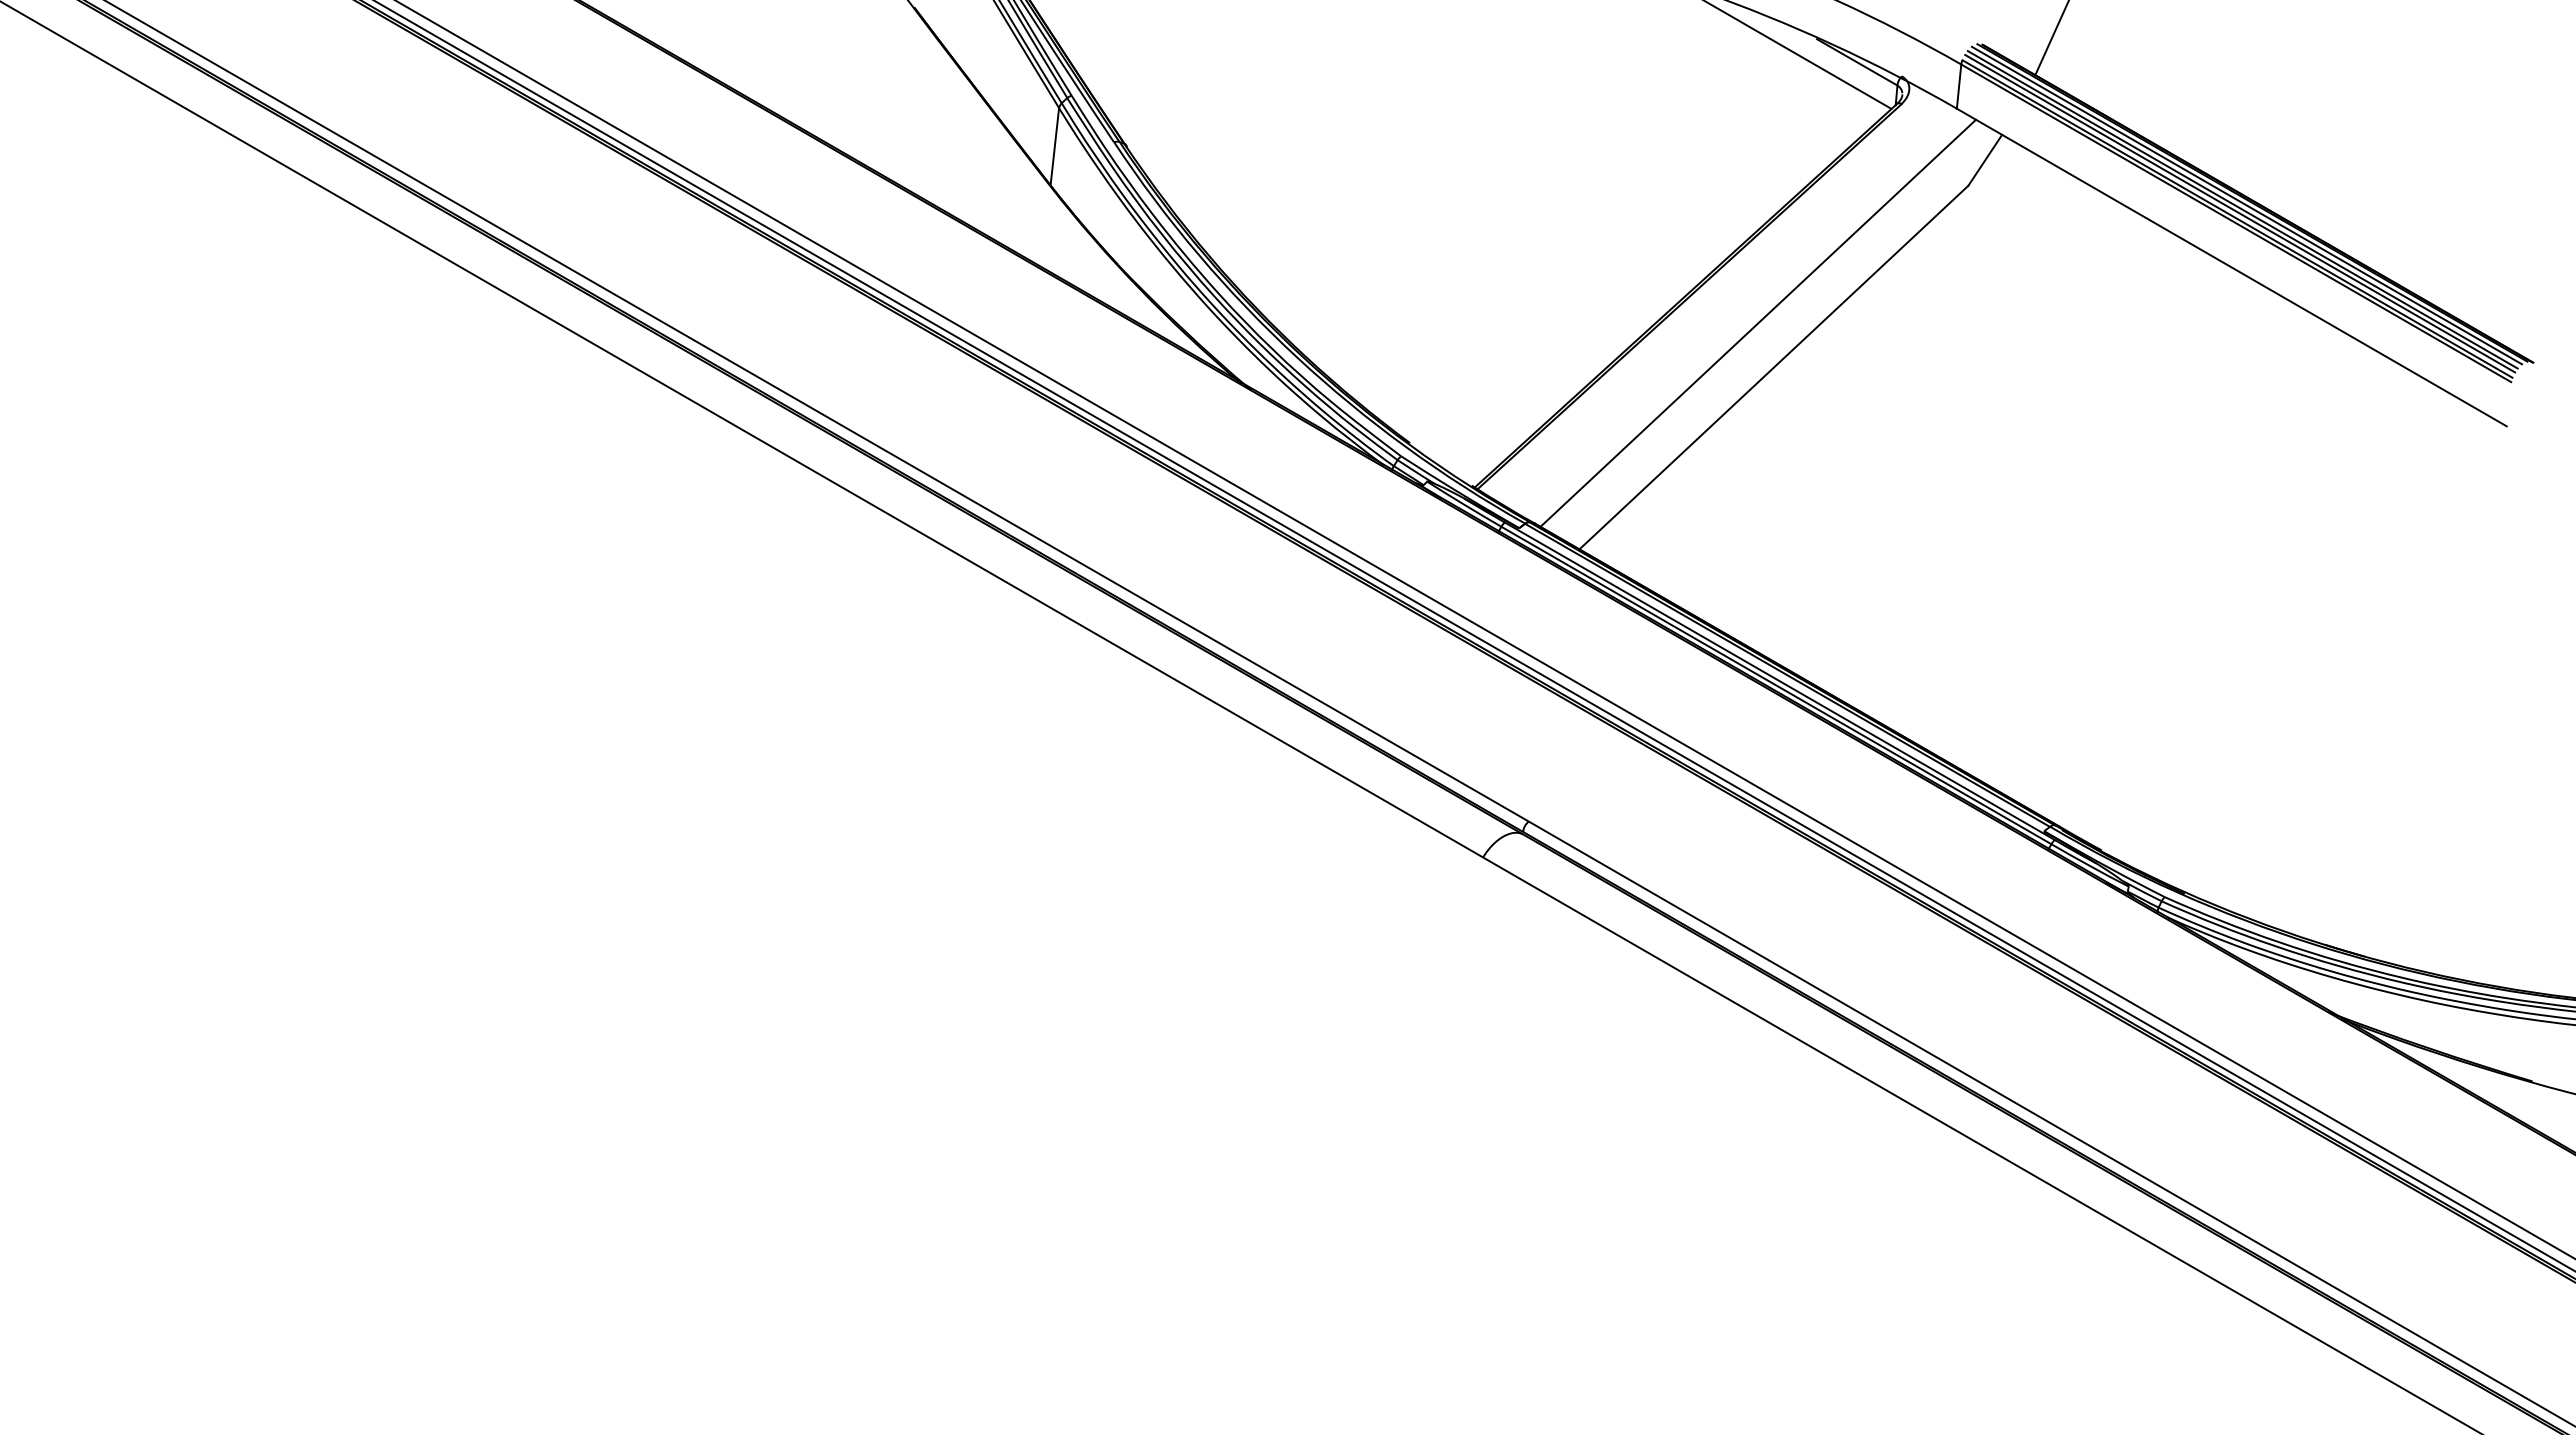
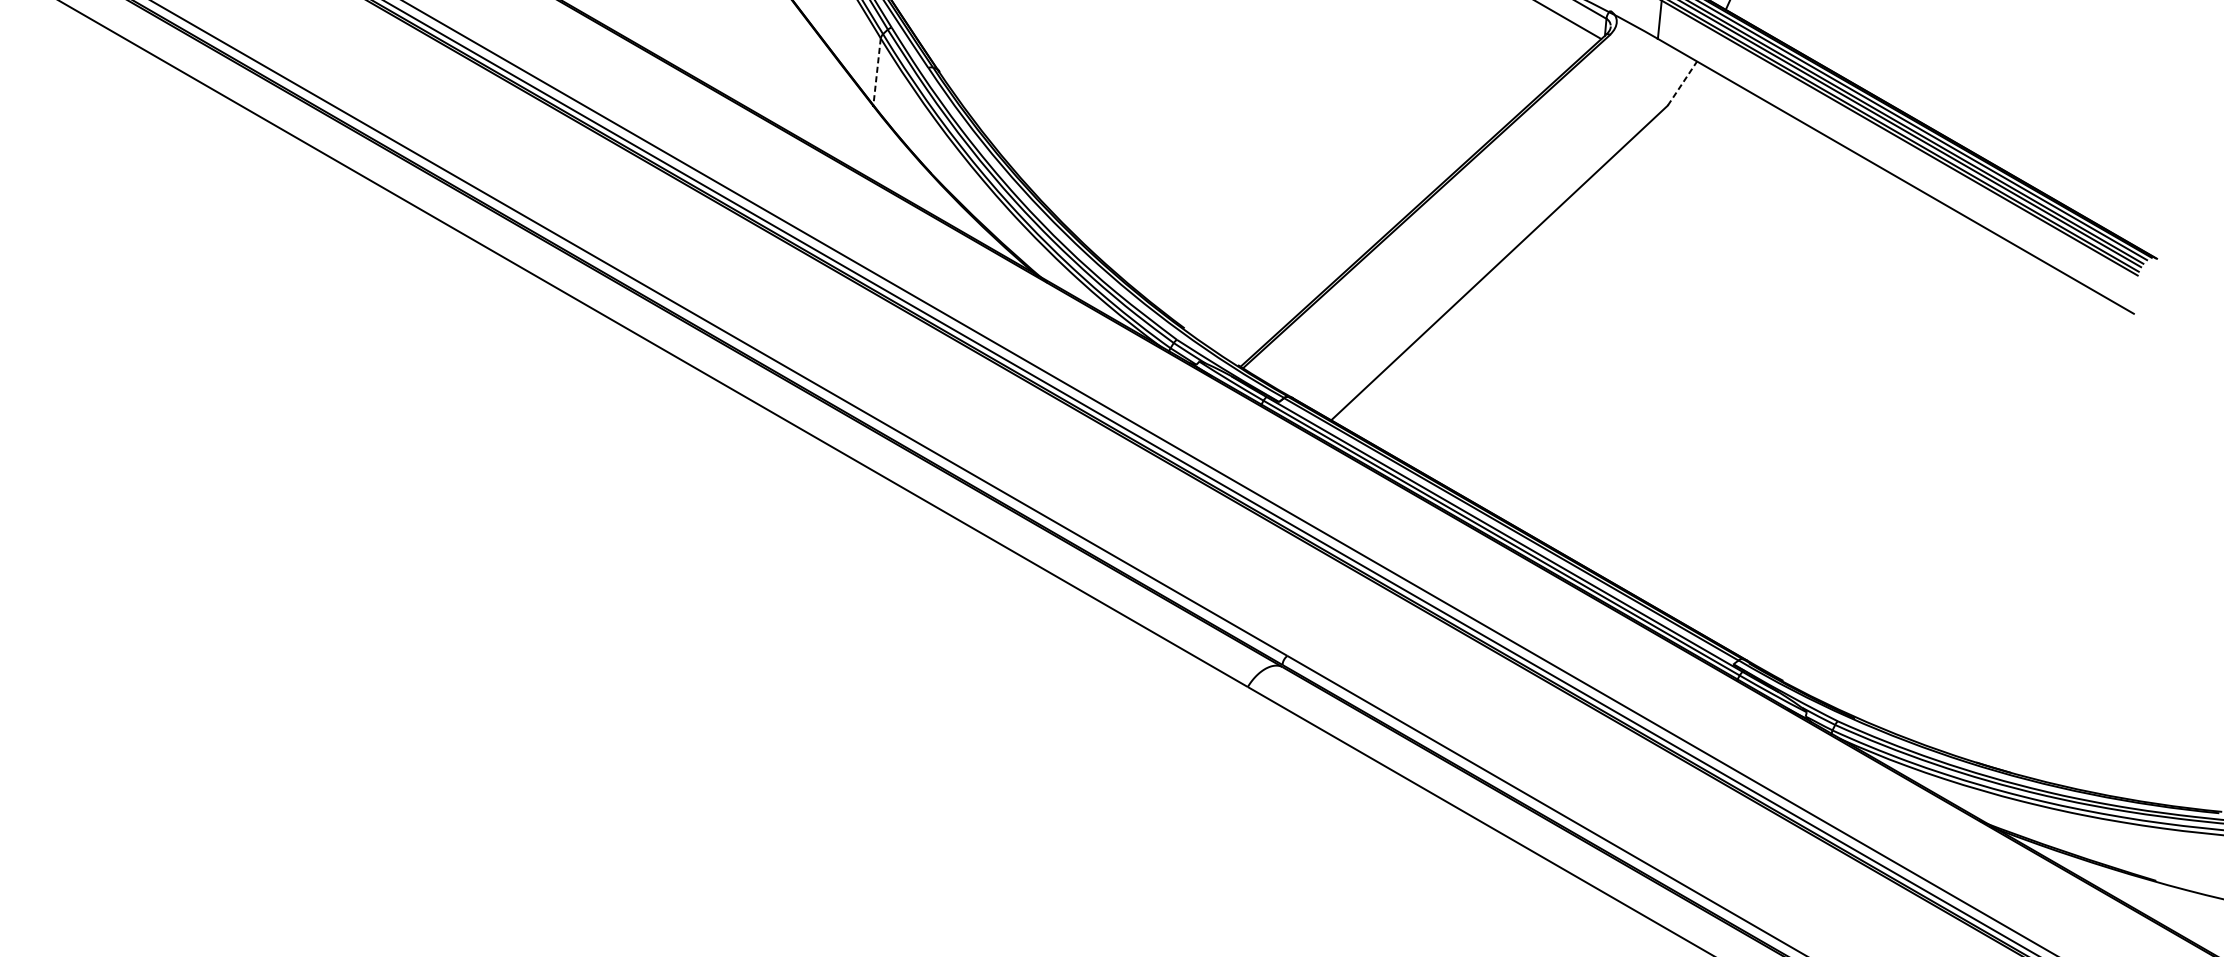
line: (1054, 146) -> (876, 71), solid -> dashed
line: (1985, 160) -> (1682, 83), solid -> dashed
line: (1757, 322) -> (1485, 223), removed

